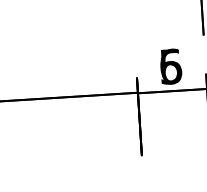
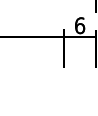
text: (171, 66) -> (80, 25), 5 -> 6

